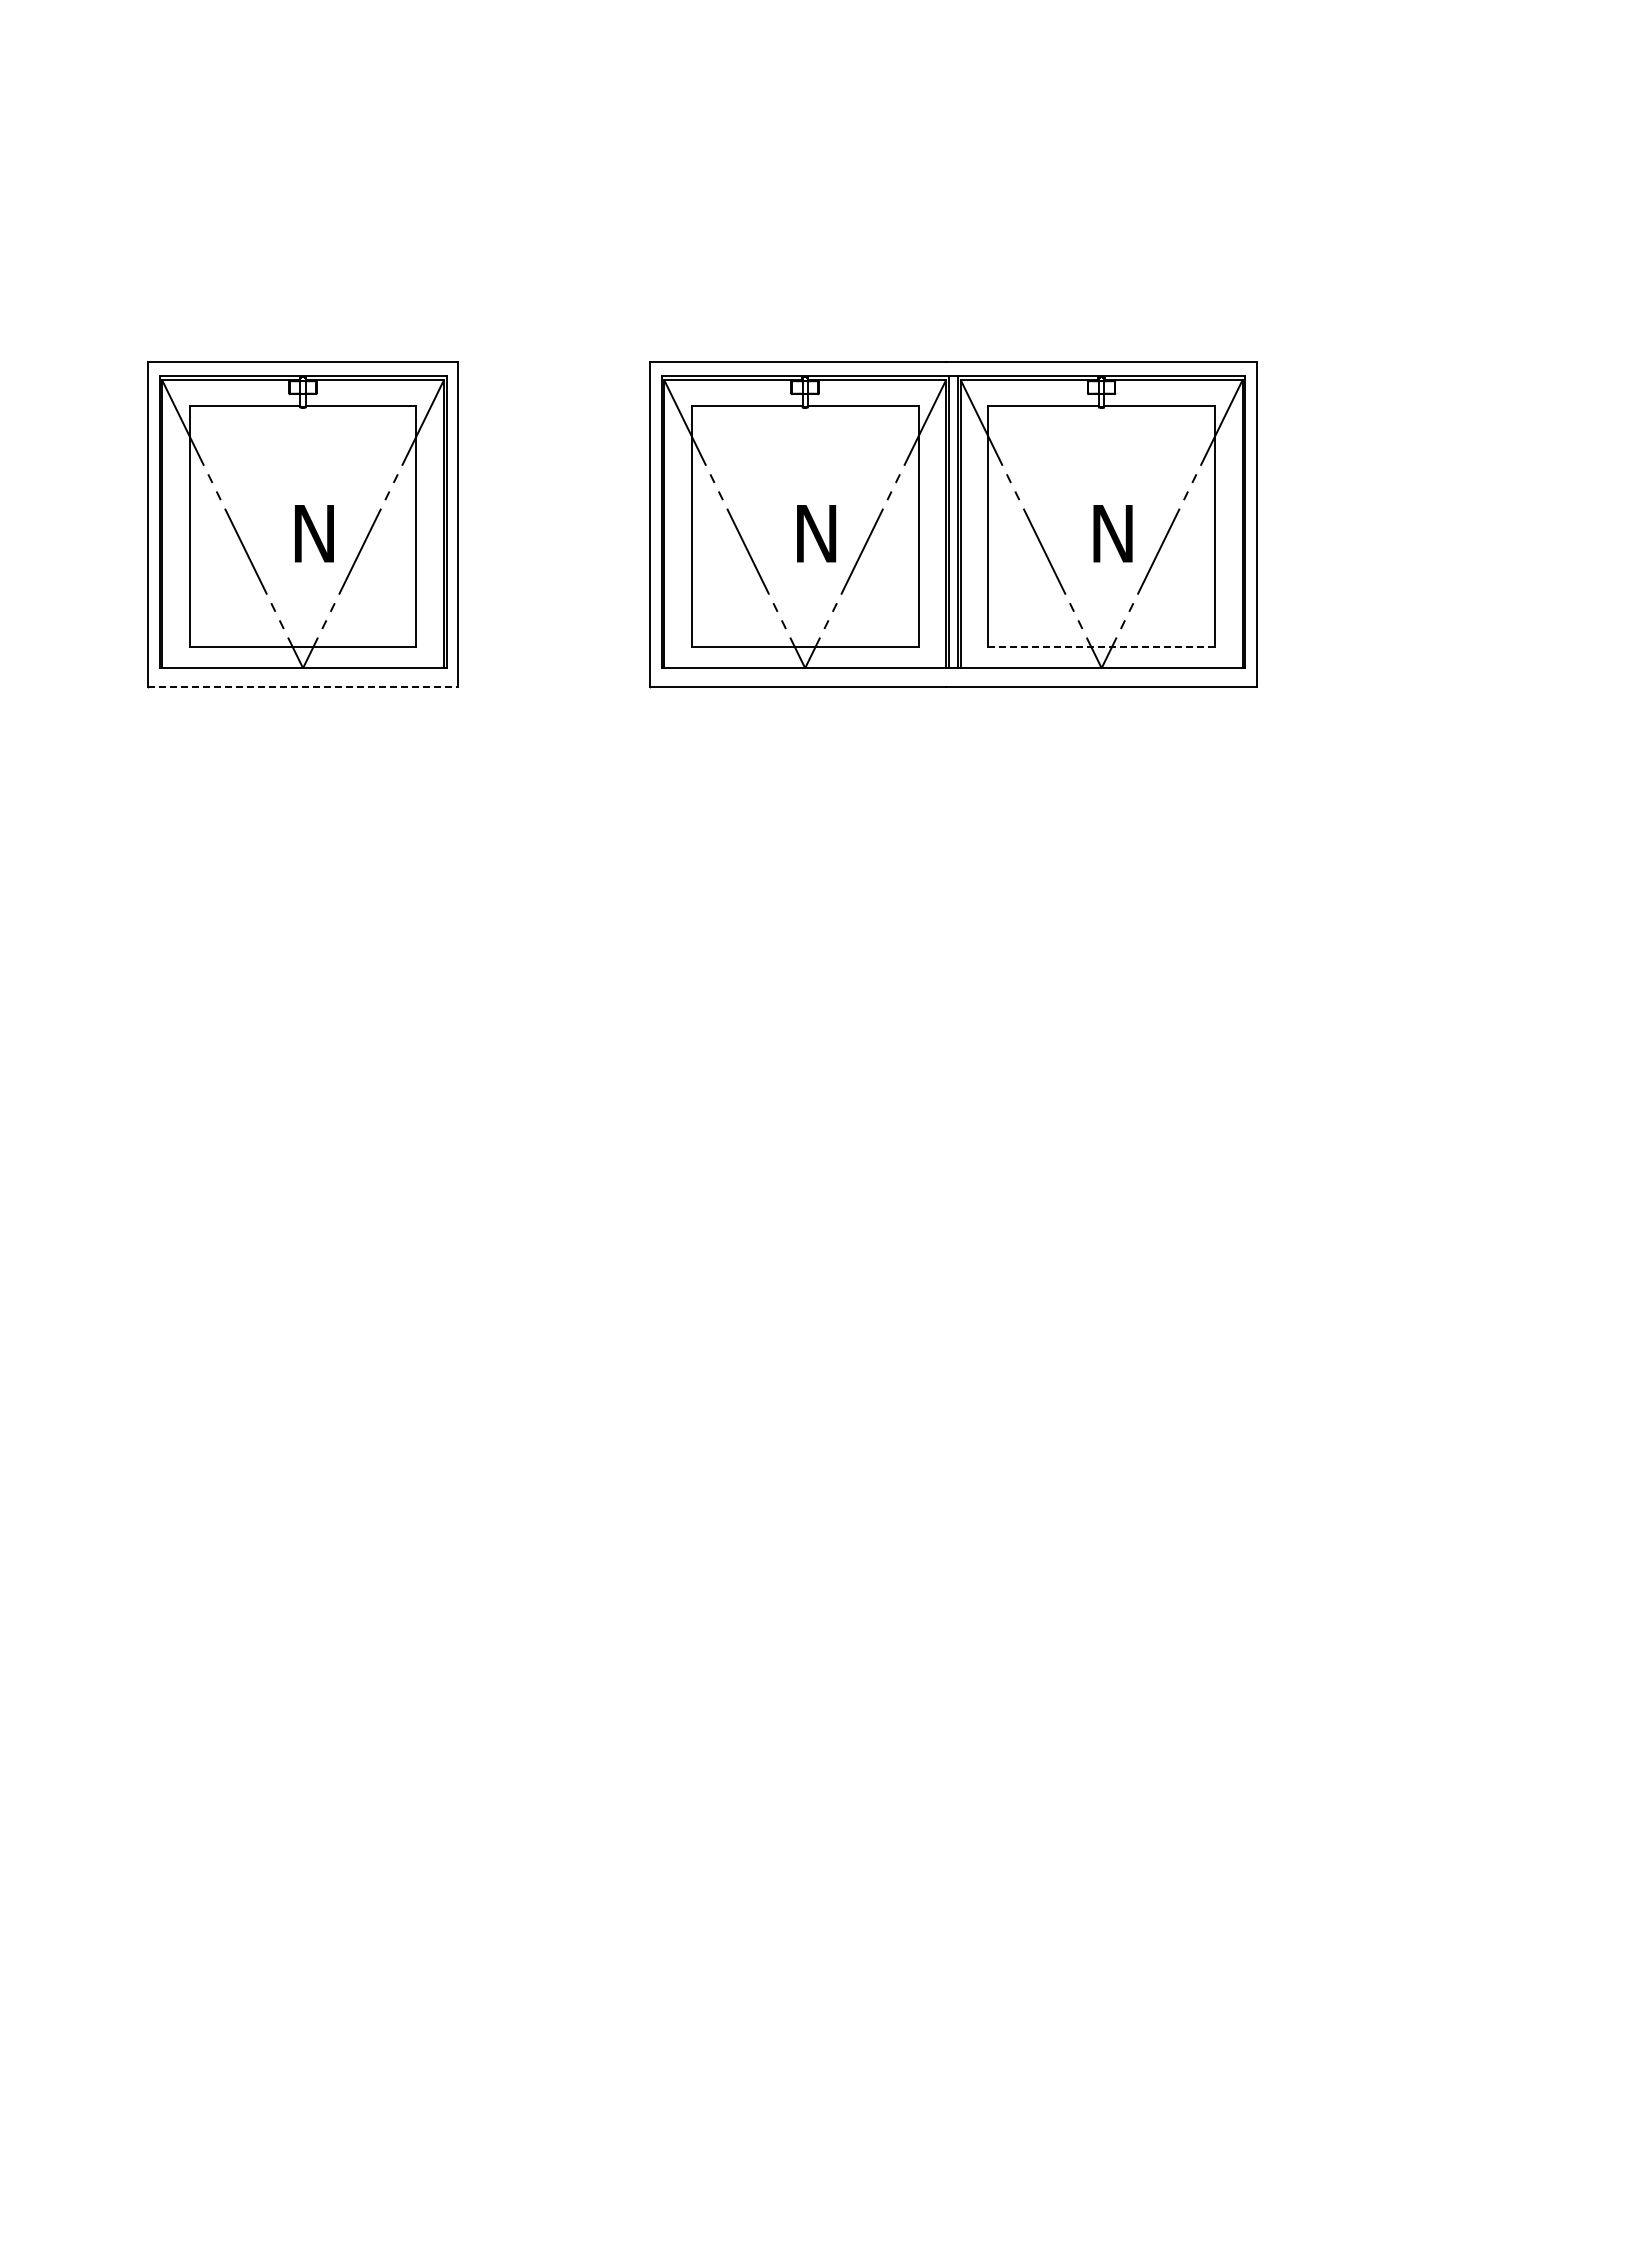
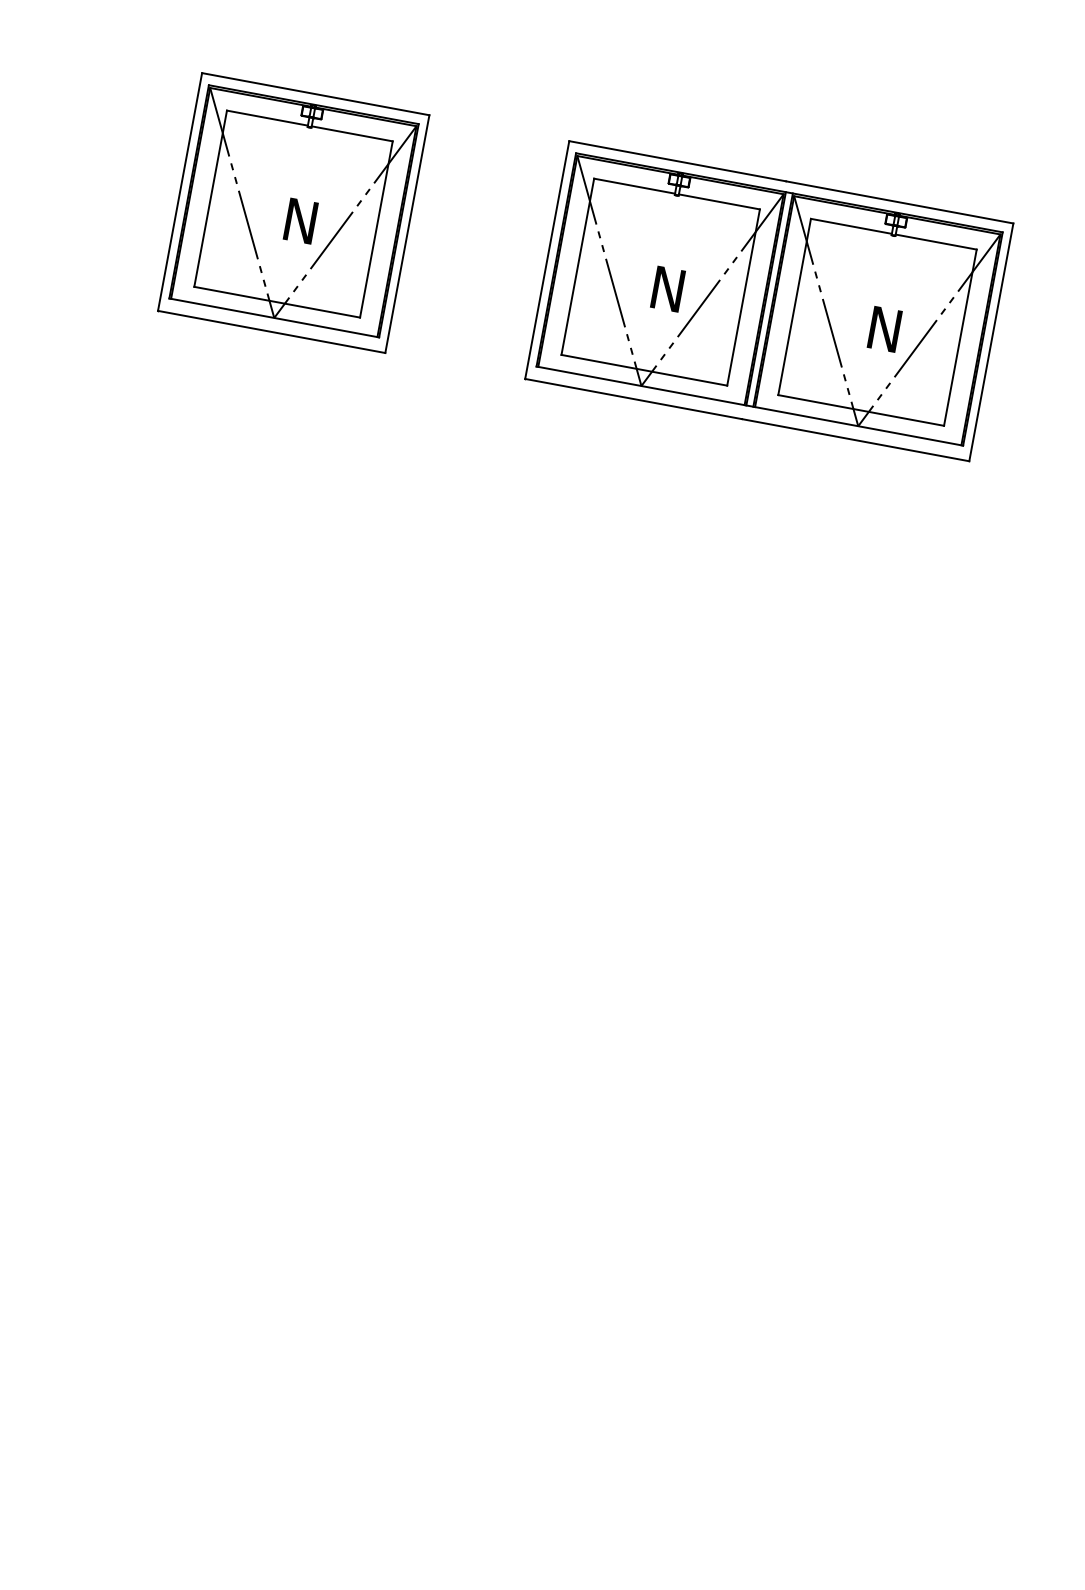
line: (1101, 646) -> (861, 410), dashed -> solid
line: (303, 687) -> (271, 332), dashed -> solid

